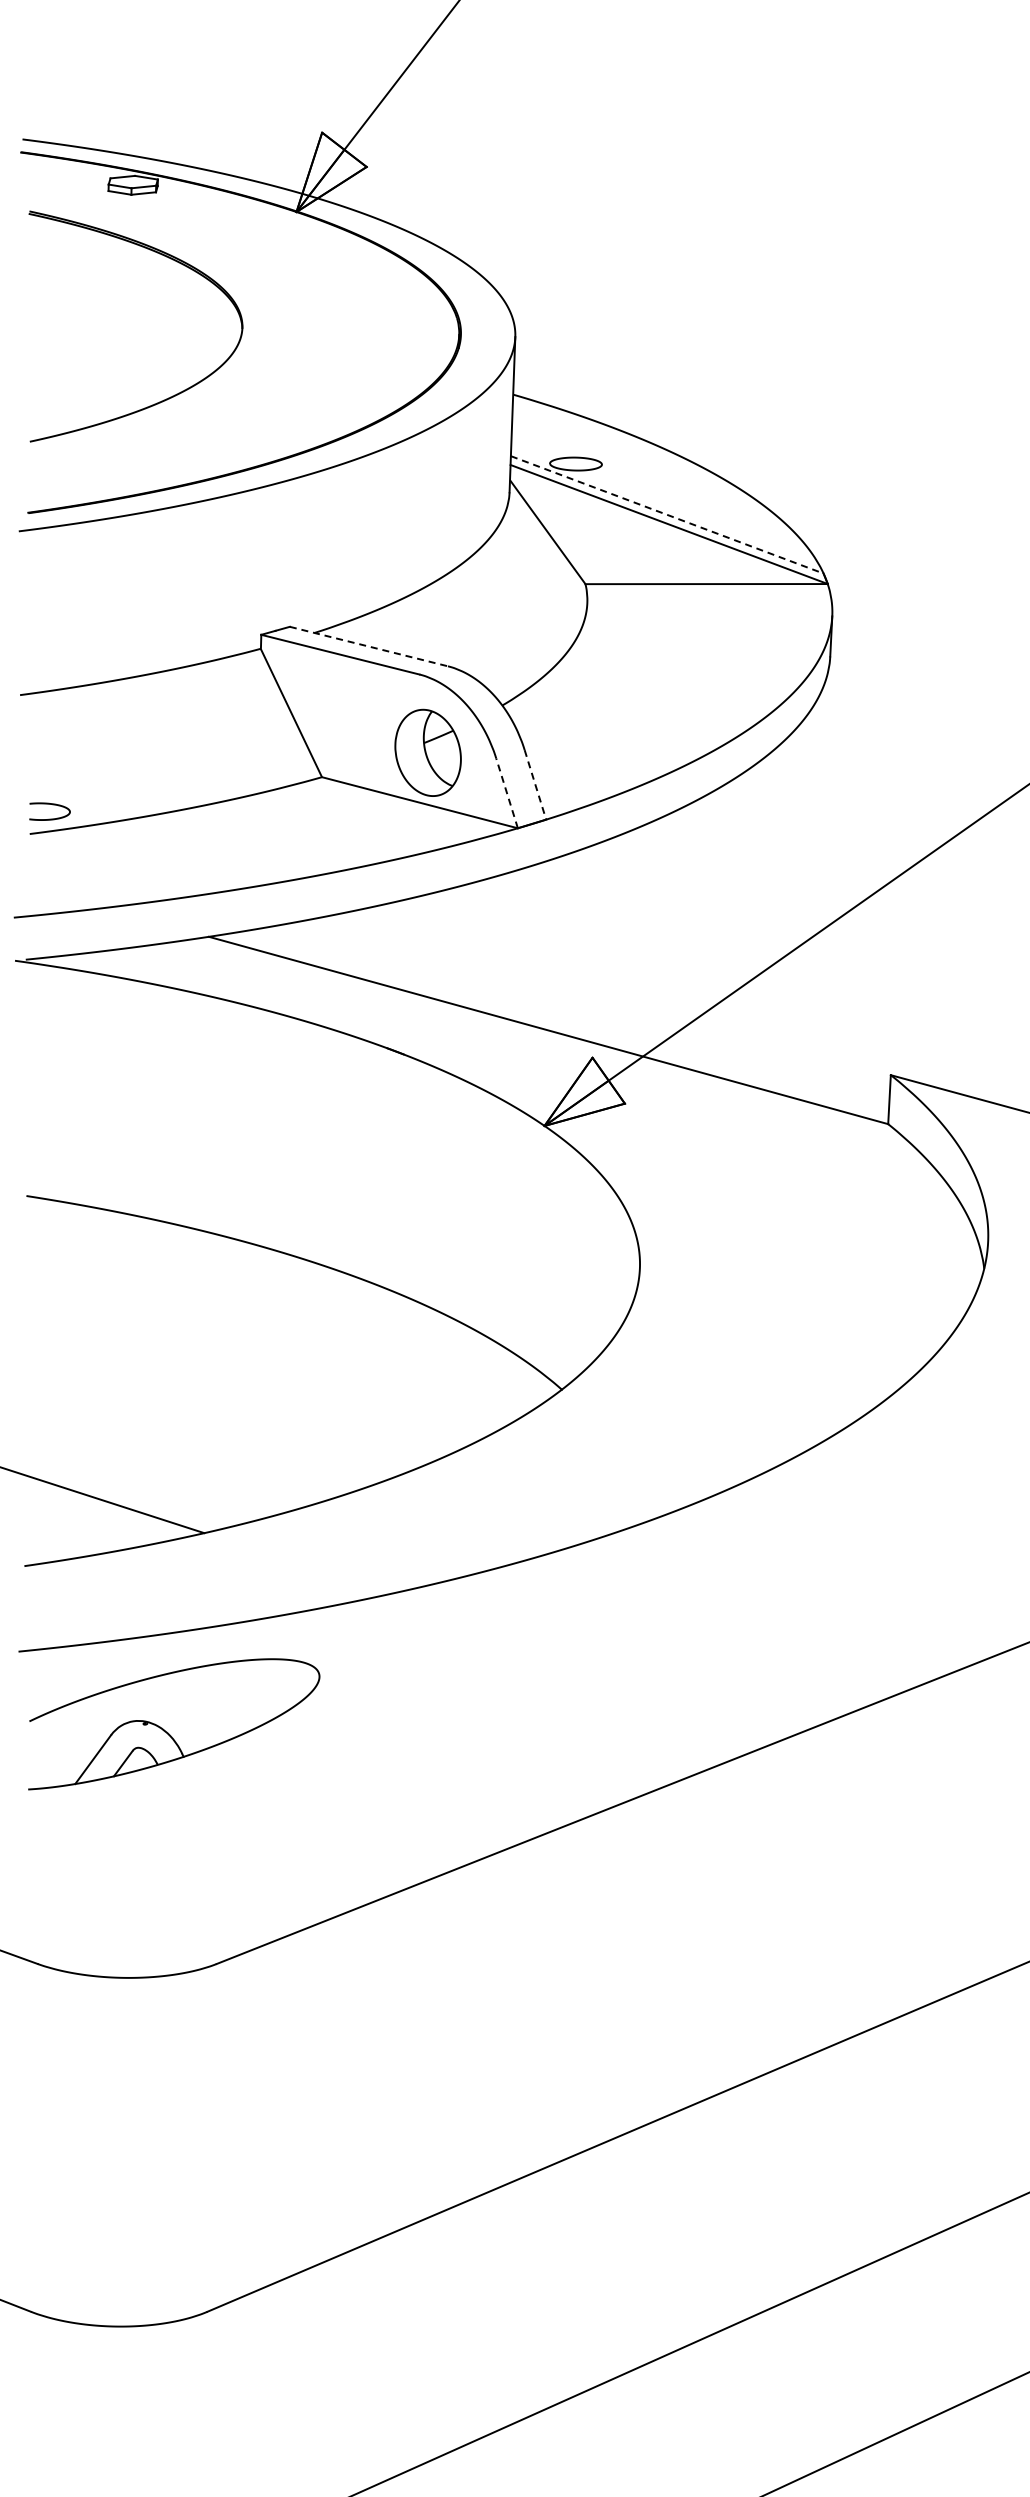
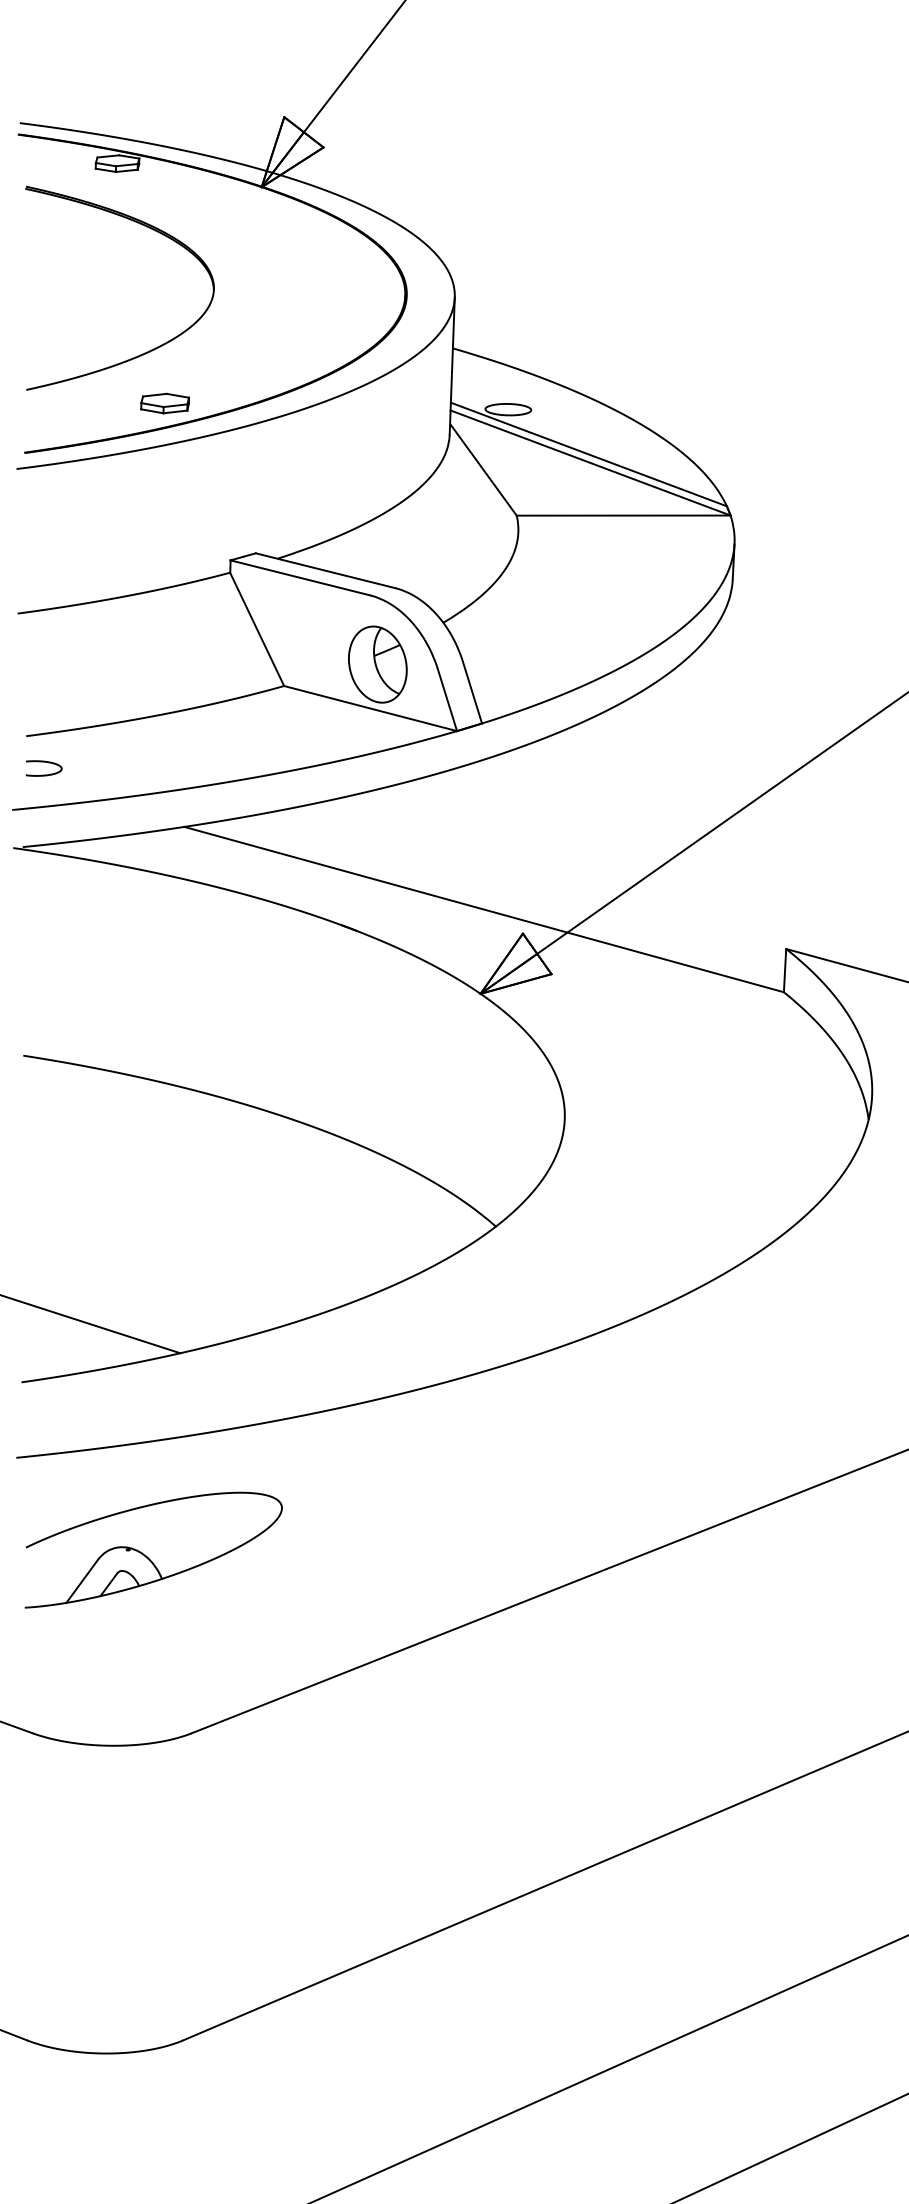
part: (187, 457) -> (165, 403), added
line: (667, 514) -> (589, 454), dashed -> solid
line: (369, 646) -> (326, 570), dashed -> solid
line: (535, 785) -> (472, 693), dashed -> solid
line: (506, 792) -> (446, 699), dashed -> solid
curve: (52, 805) -> (46, 763), moved
part: (168, 1732) -> (148, 1557), moved

